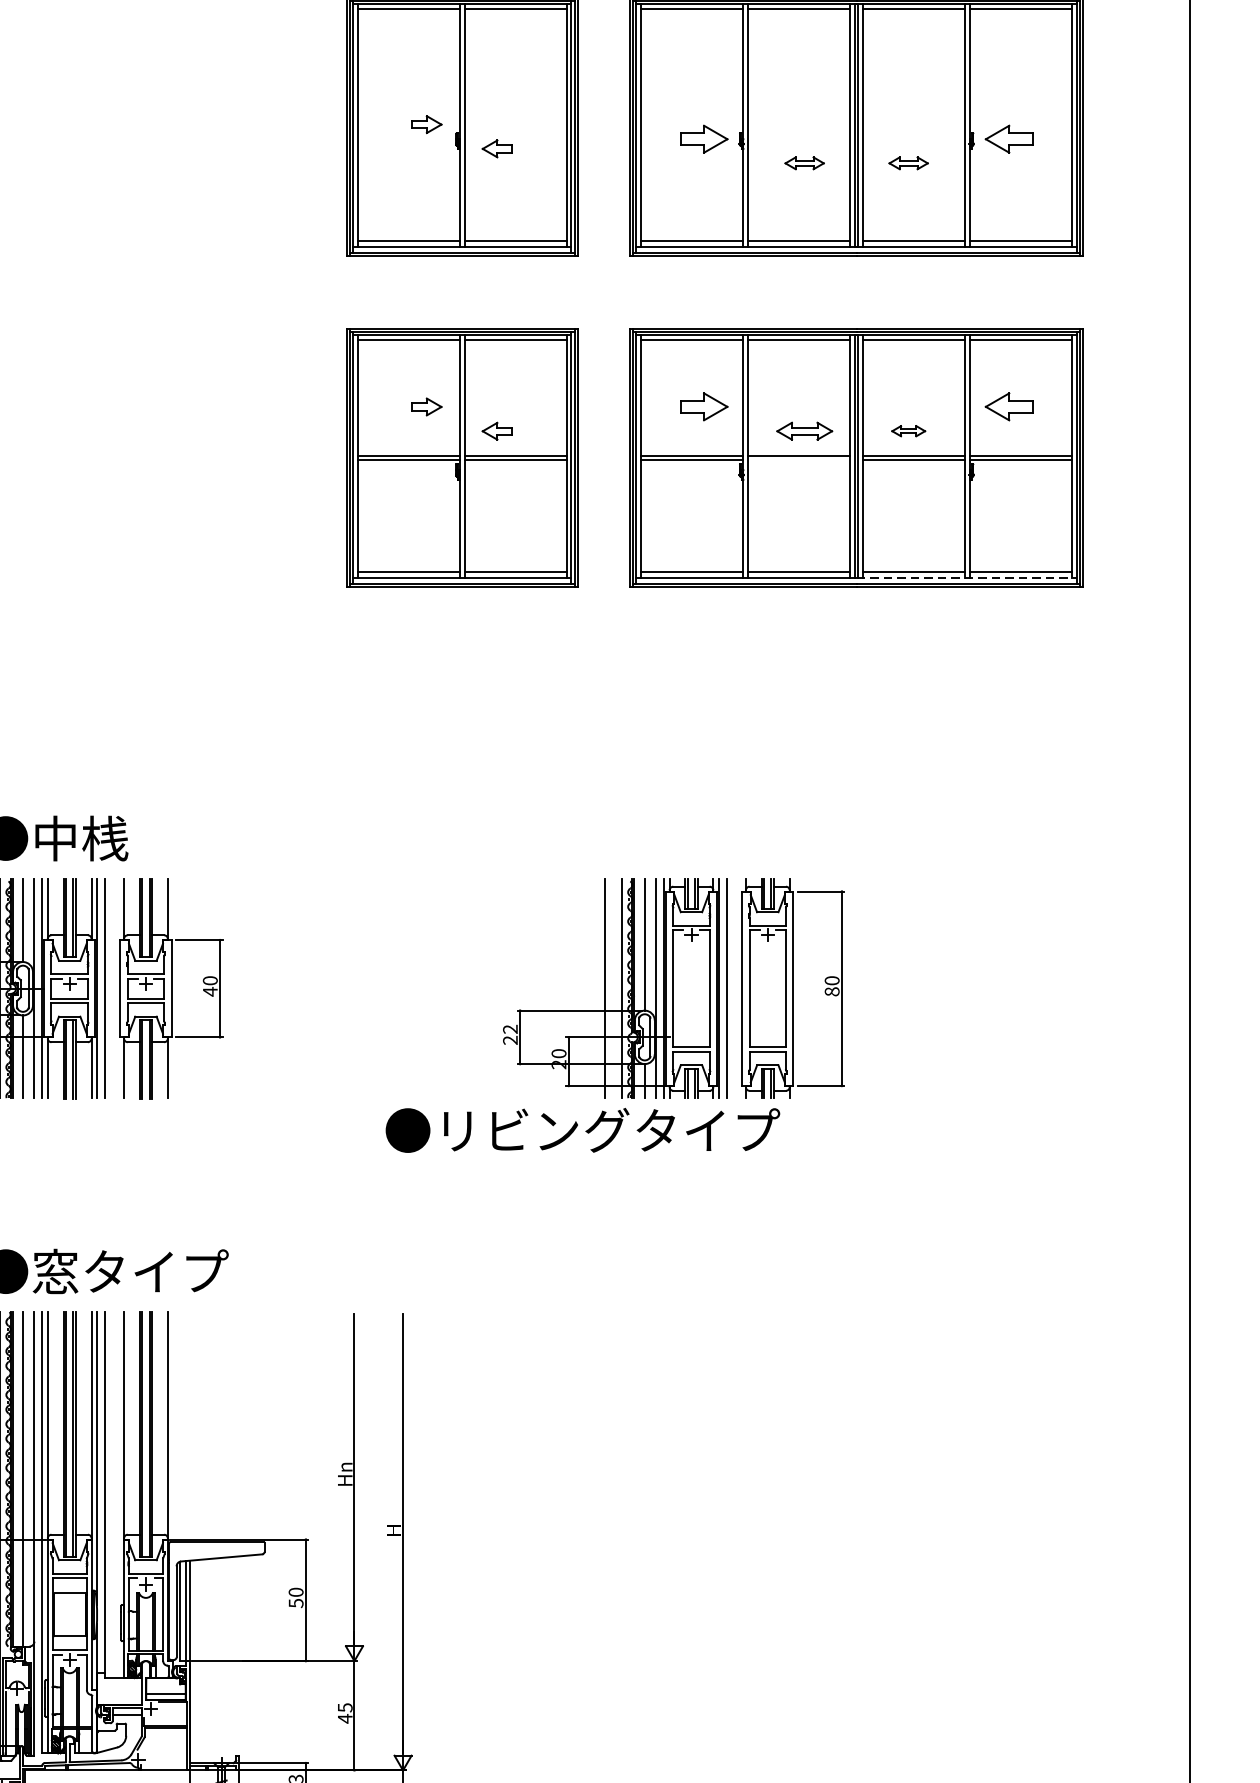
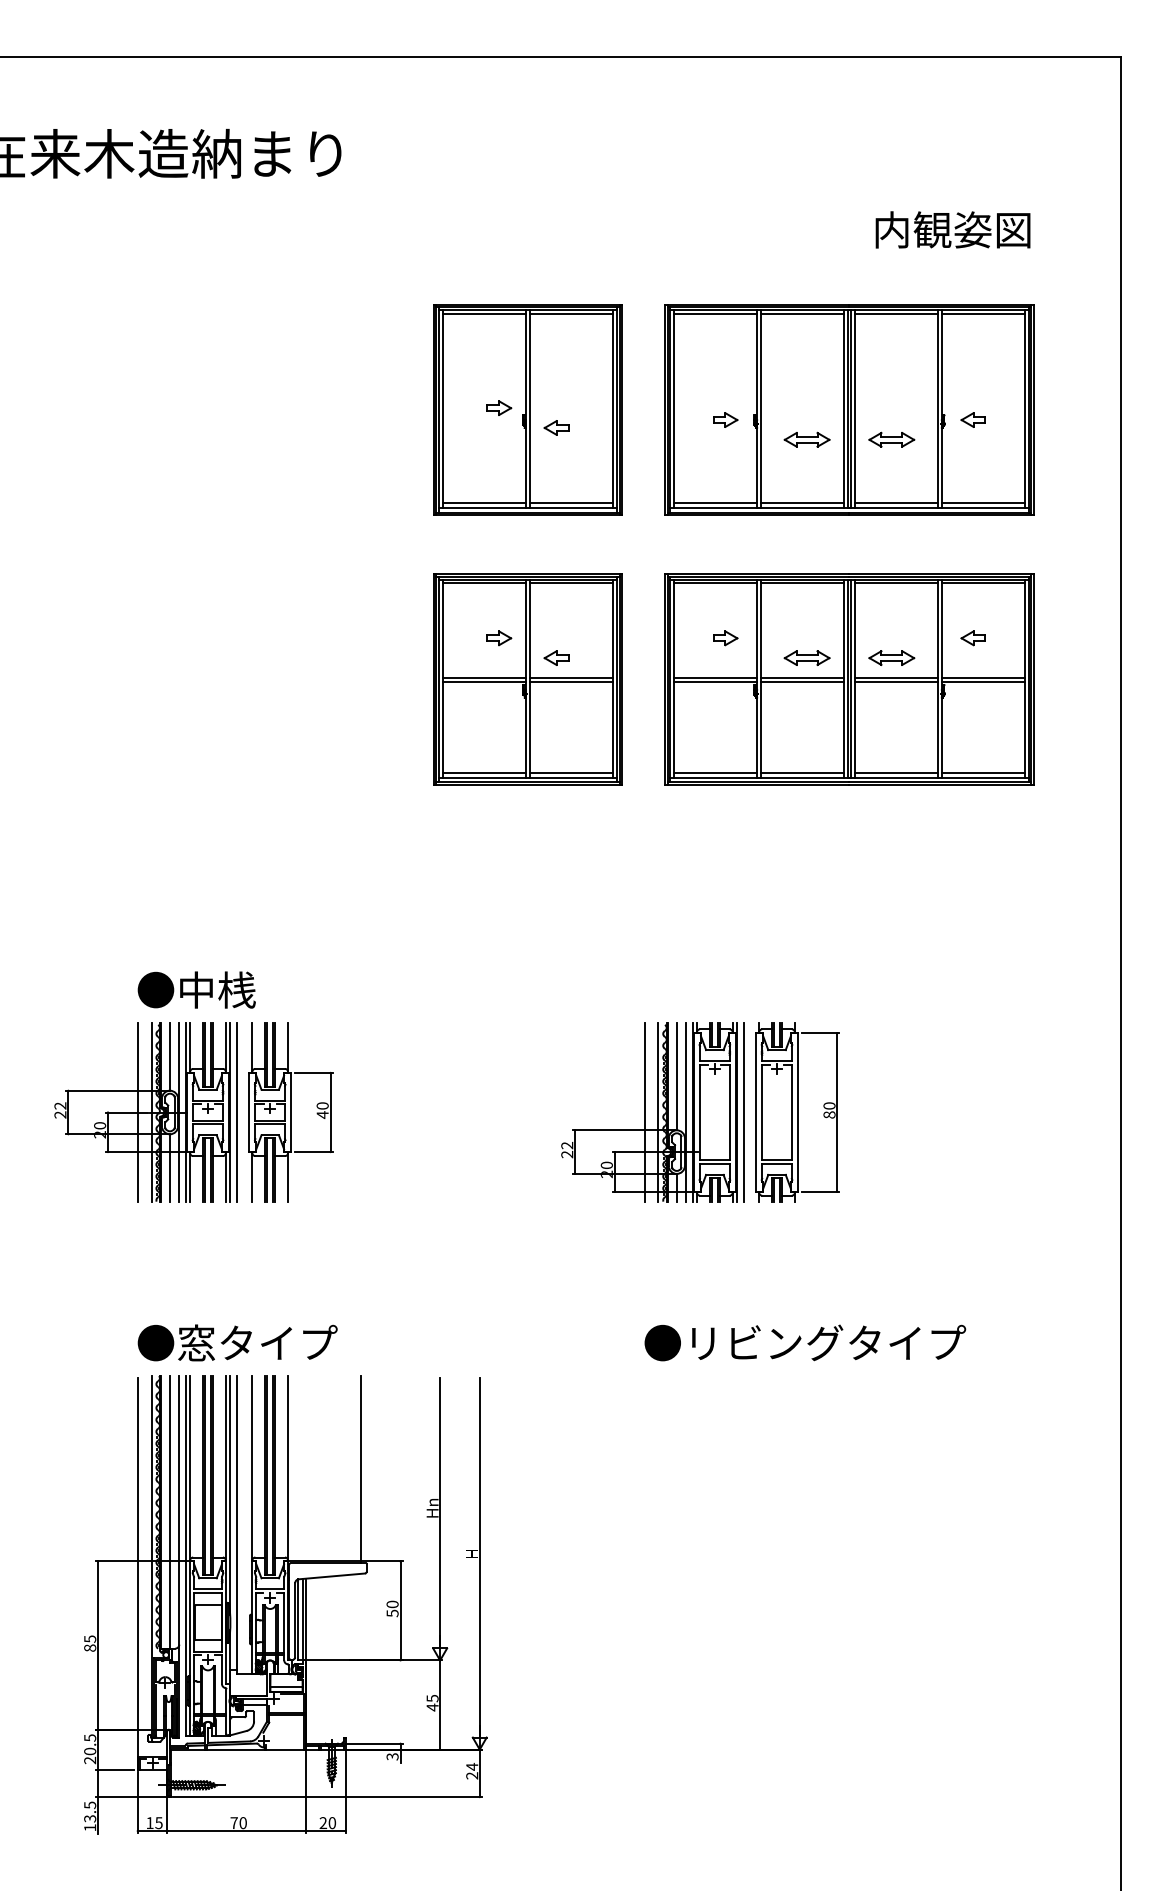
part: (704, 138) -> (725, 419), size x0.62
part: (1007, 138) -> (972, 419), size x0.62
part: (803, 163) -> (806, 439), size x1.43
part: (908, 163) -> (891, 439), size x1.43
part: (704, 407) -> (725, 638), size x0.62
part: (1007, 407) -> (972, 638), size x0.62
part: (908, 430) -> (891, 657), size x1.67
line: (799, 459) -> (802, 681), added
line: (967, 577) -> (939, 777), dashed -> solid
text: (583, 1129) -> (805, 1342), moved
line: (256, 1426) -> (360, 1469), added

